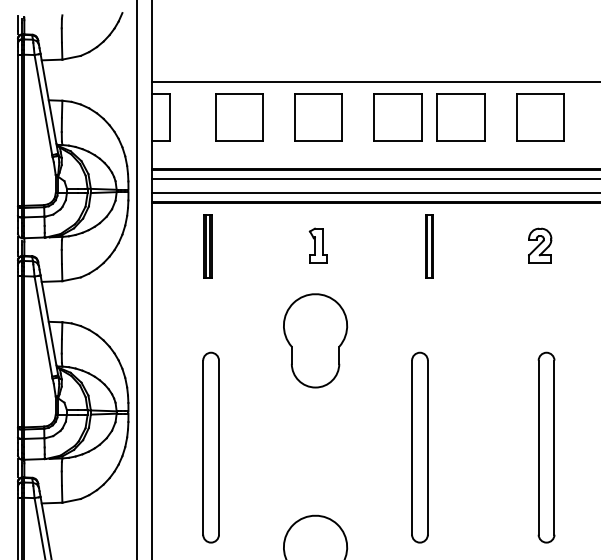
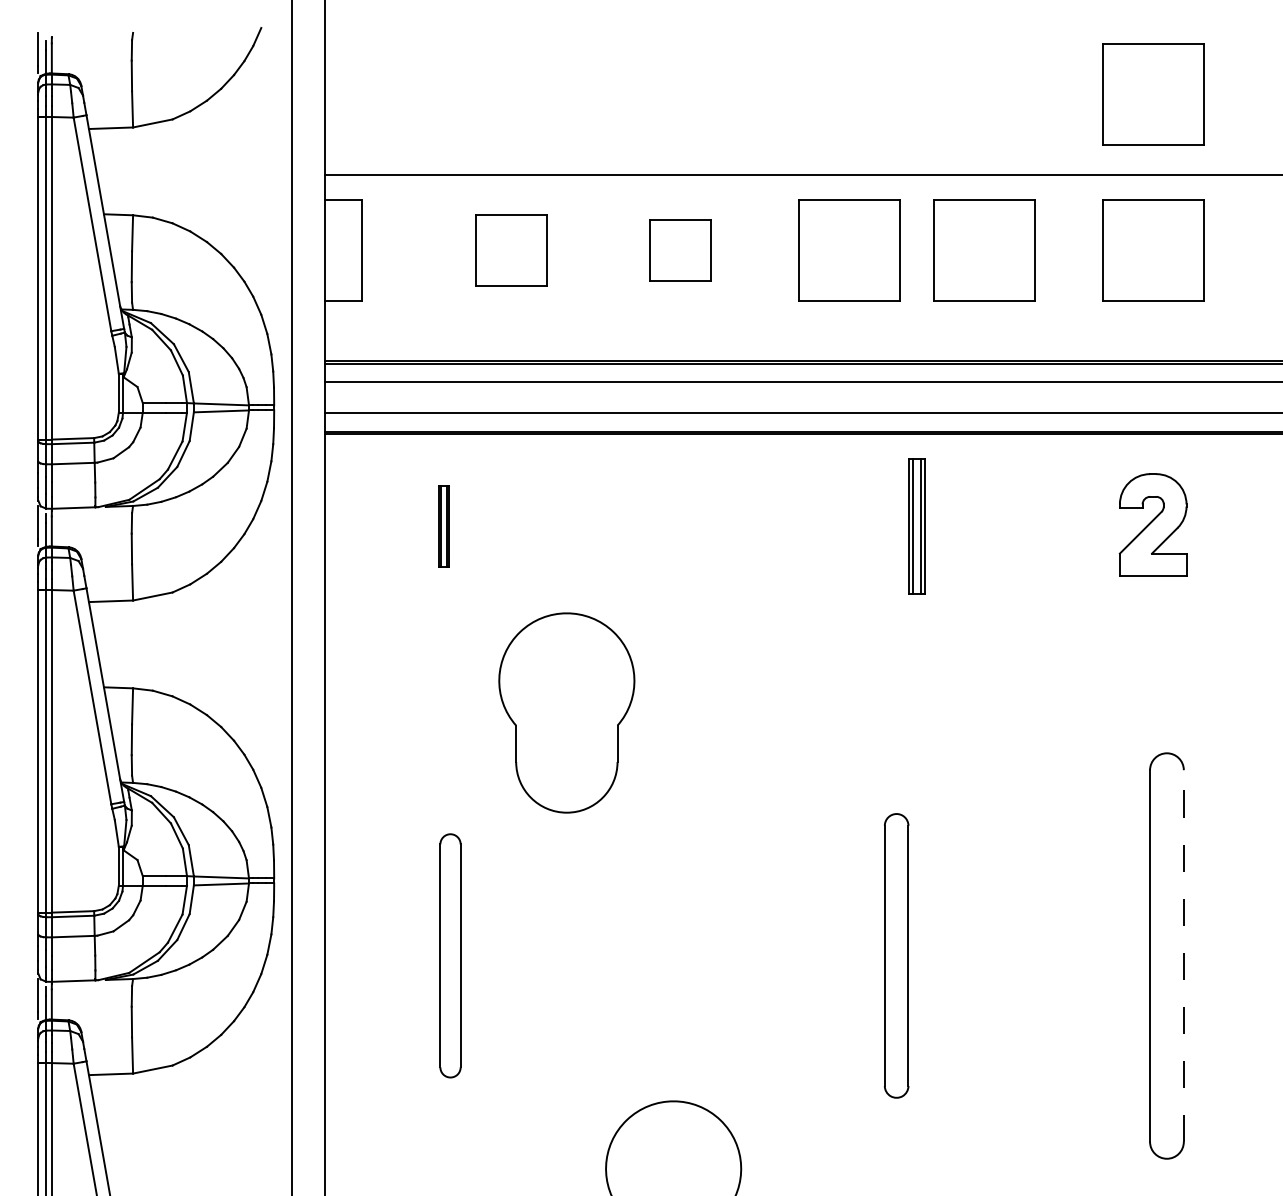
part: (540, 44) -> (1153, 95), added
part: (239, 117) -> (511, 251), size x0.7
part: (318, 117) -> (679, 251), size x0.6
part: (317, 245) -> (677, 524), removed
part: (540, 245) -> (1153, 524), size x1.4
part: (207, 246) -> (442, 526), size x0.6
part: (315, 340) -> (566, 712), moved
part: (210, 447) -> (449, 955), size x0.6
part: (419, 447) -> (895, 955), size x0.7
line: (554, 447) -> (1183, 955), solid -> dashed

